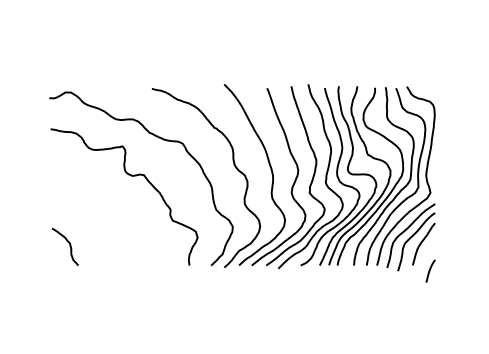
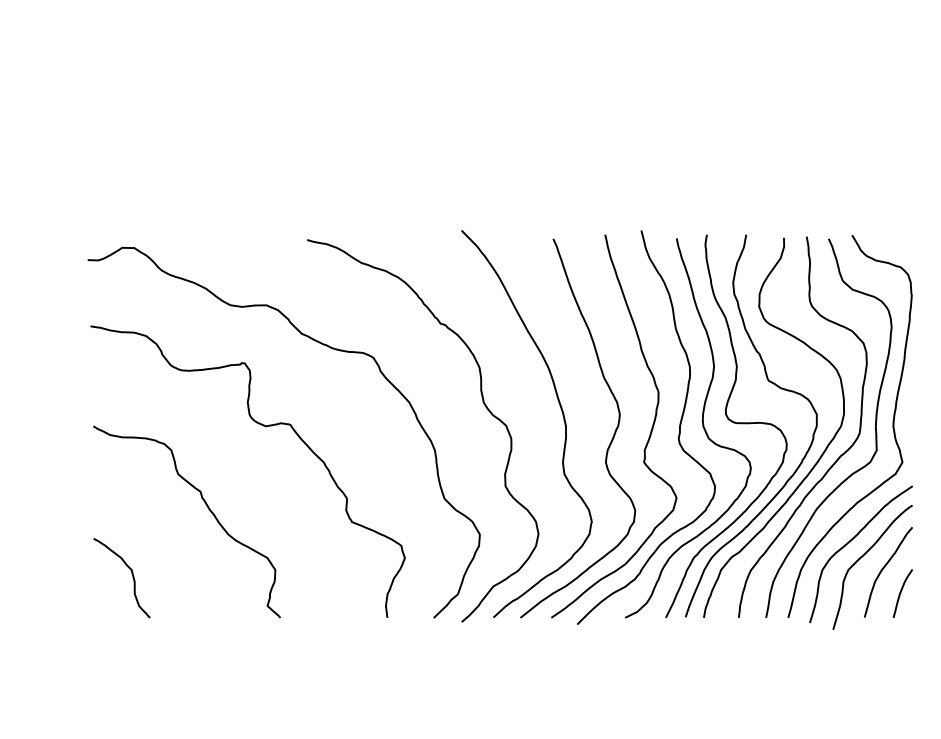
curve: (105, 215) -> (207, 510), added
curve: (430, 270) -> (902, 592), moved

